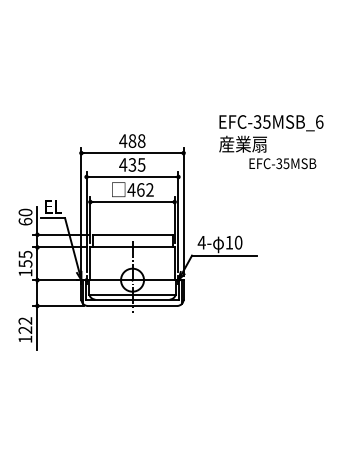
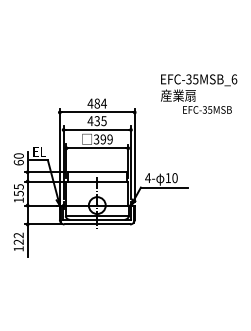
text: (141, 140) -> (103, 103), 488 -> 484
text: (271, 142) -> (199, 94), moved
text: (140, 189) -> (103, 139), 462 -> 399

